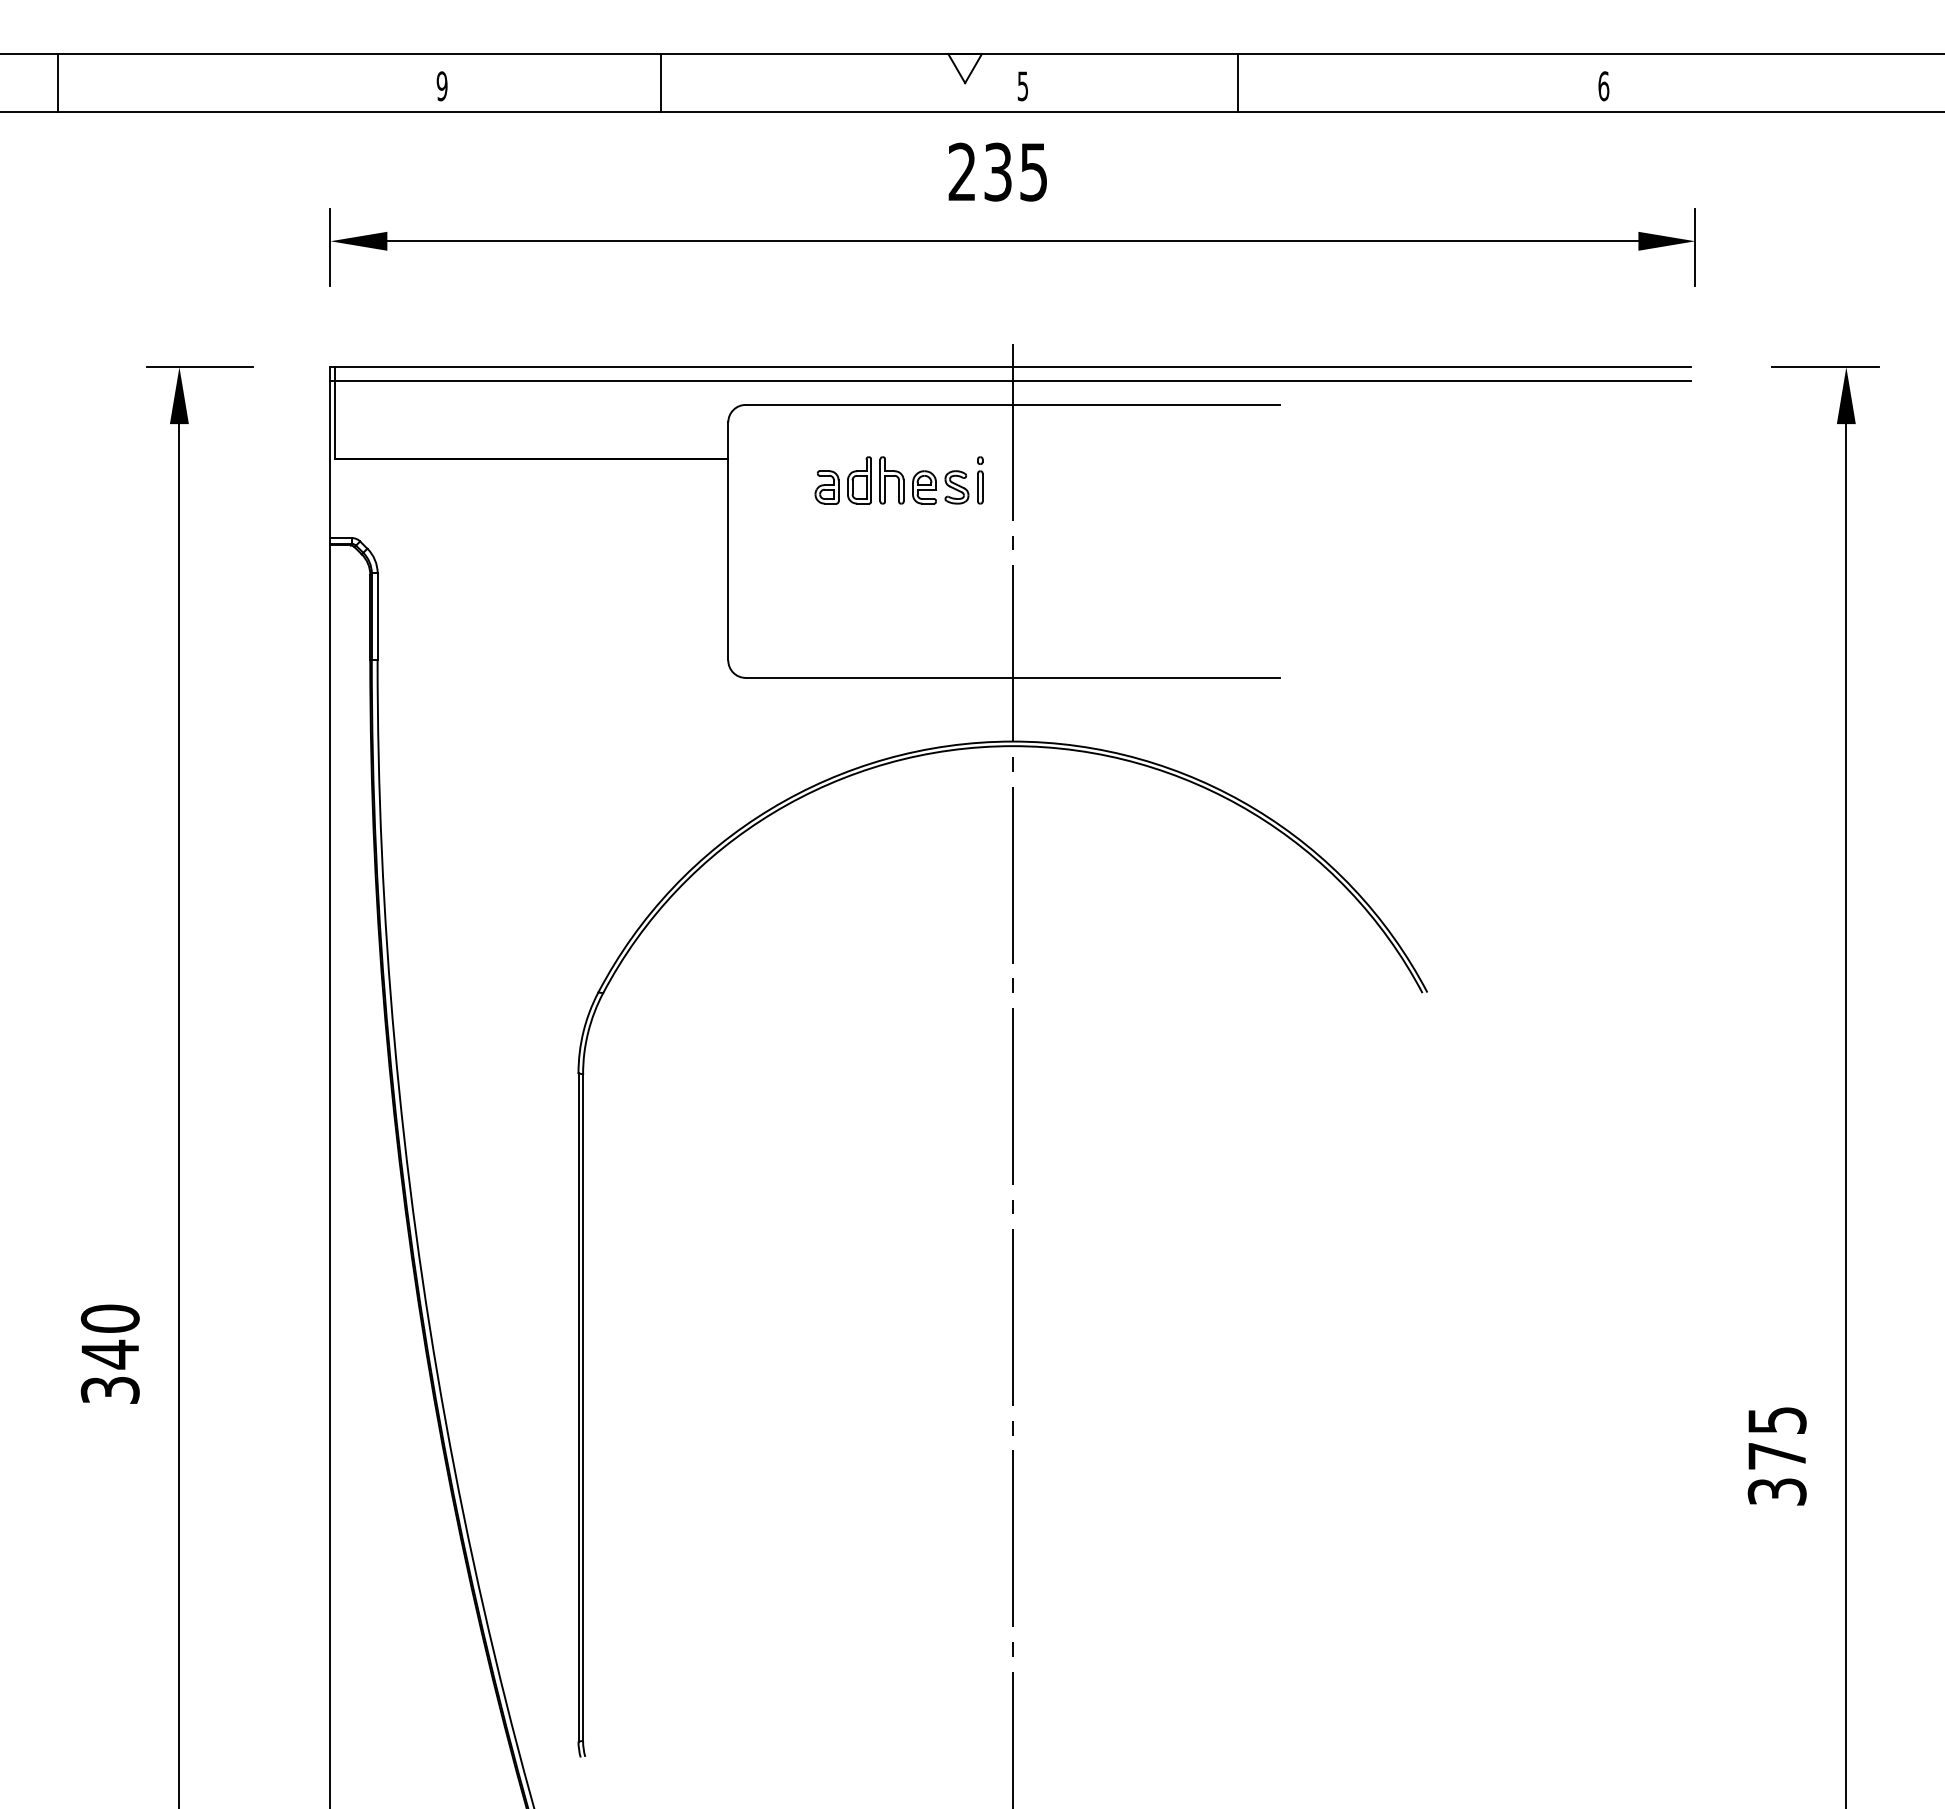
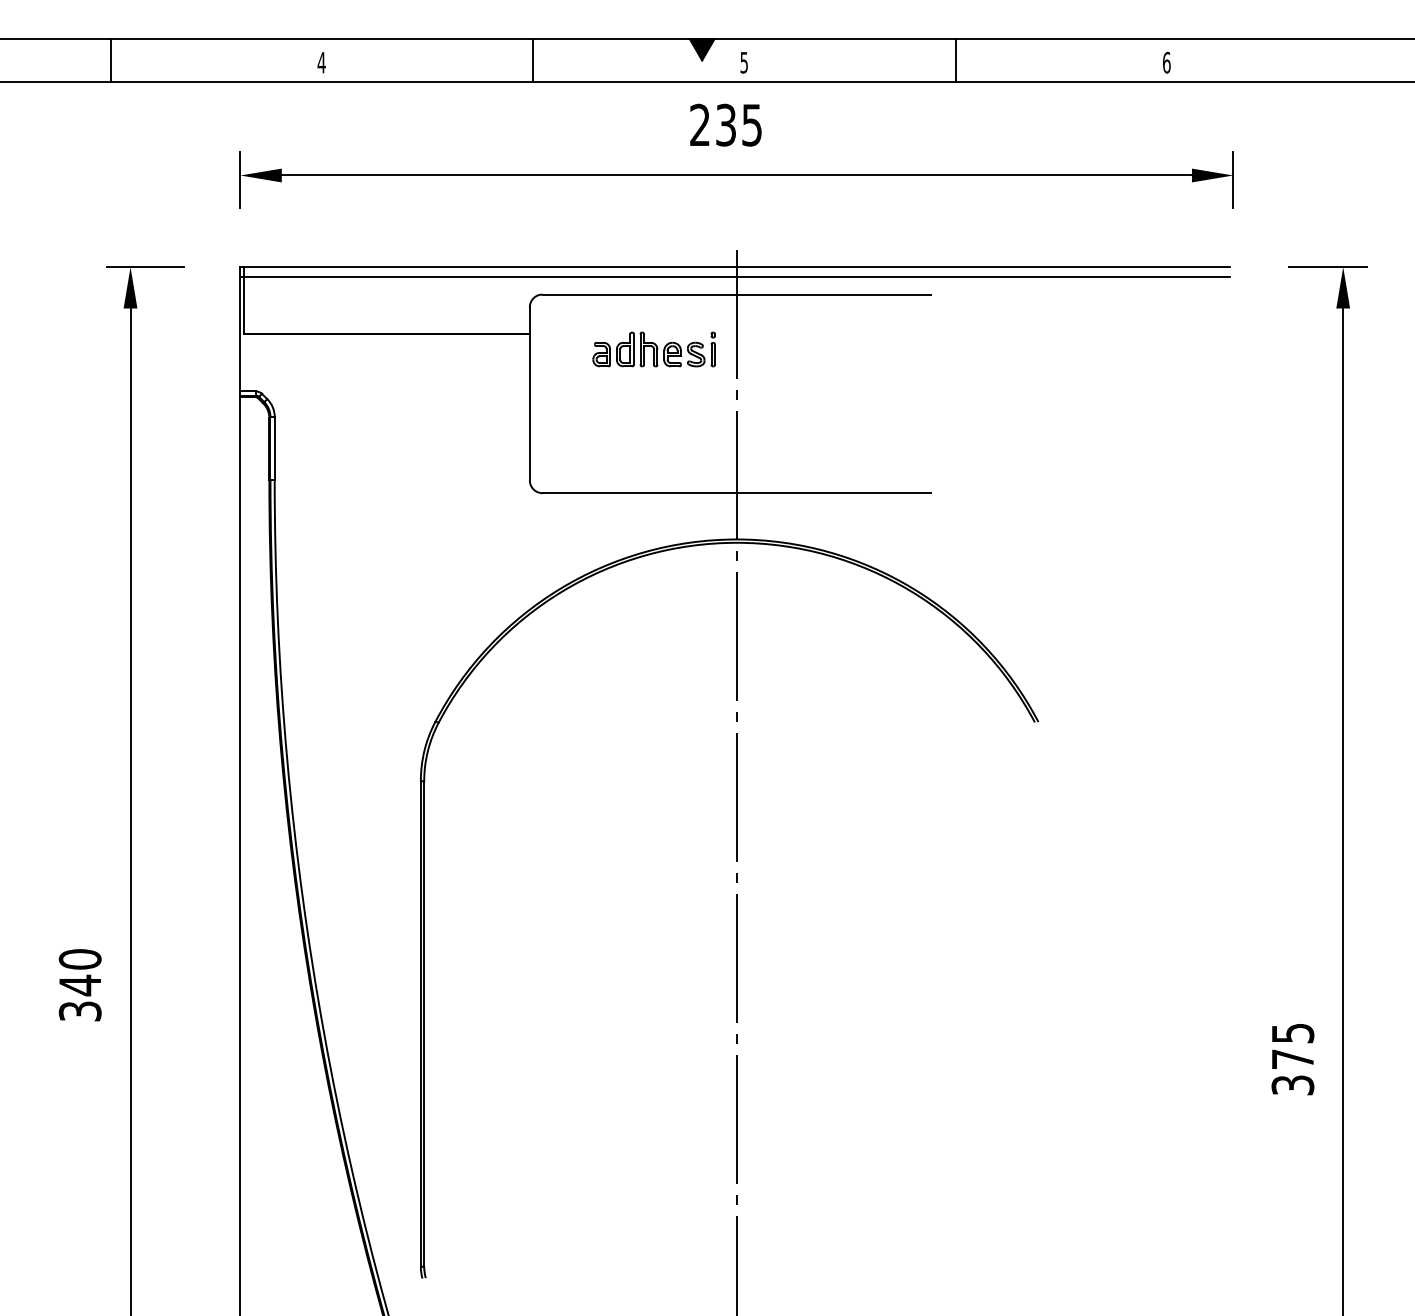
fill: (964, 68) -> (701, 49), added
line: (58, 83) -> (110, 60), moved
line: (660, 83) -> (532, 60), moved
line: (1237, 83) -> (955, 60), moved
text: (441, 86) -> (321, 62), 9 -> 4

